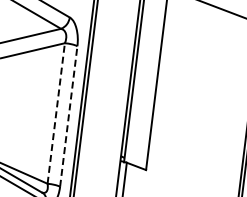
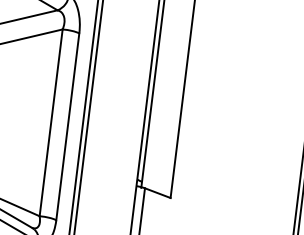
line: (56, 113) -> (51, 122), dashed -> solid
line: (68, 116) -> (67, 126), dashed -> solid

